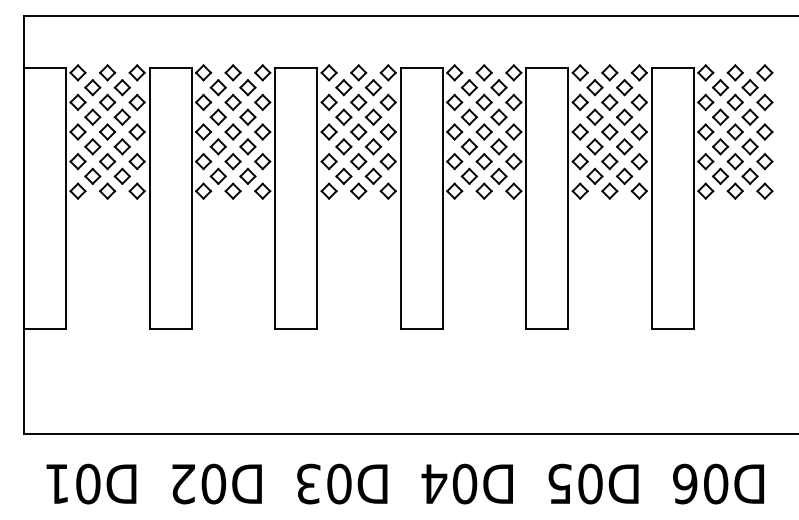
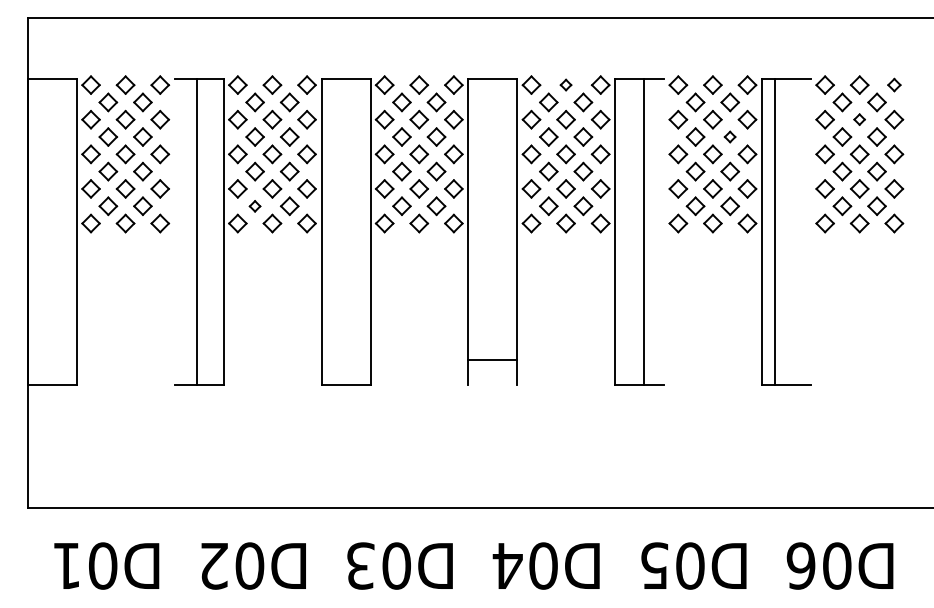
part: (483, 72) -> (565, 84), size x0.6
part: (765, 72) -> (894, 84), size x0.7
part: (735, 102) -> (859, 119), size x0.6
part: (623, 116) -> (729, 136), size x0.6
part: (217, 176) -> (254, 206), size x0.6
line: (149, 198) -> (196, 232), moved
line: (568, 198) -> (644, 232), moved
line: (694, 198) -> (775, 232), moved
line: (421, 329) -> (492, 360), moved

